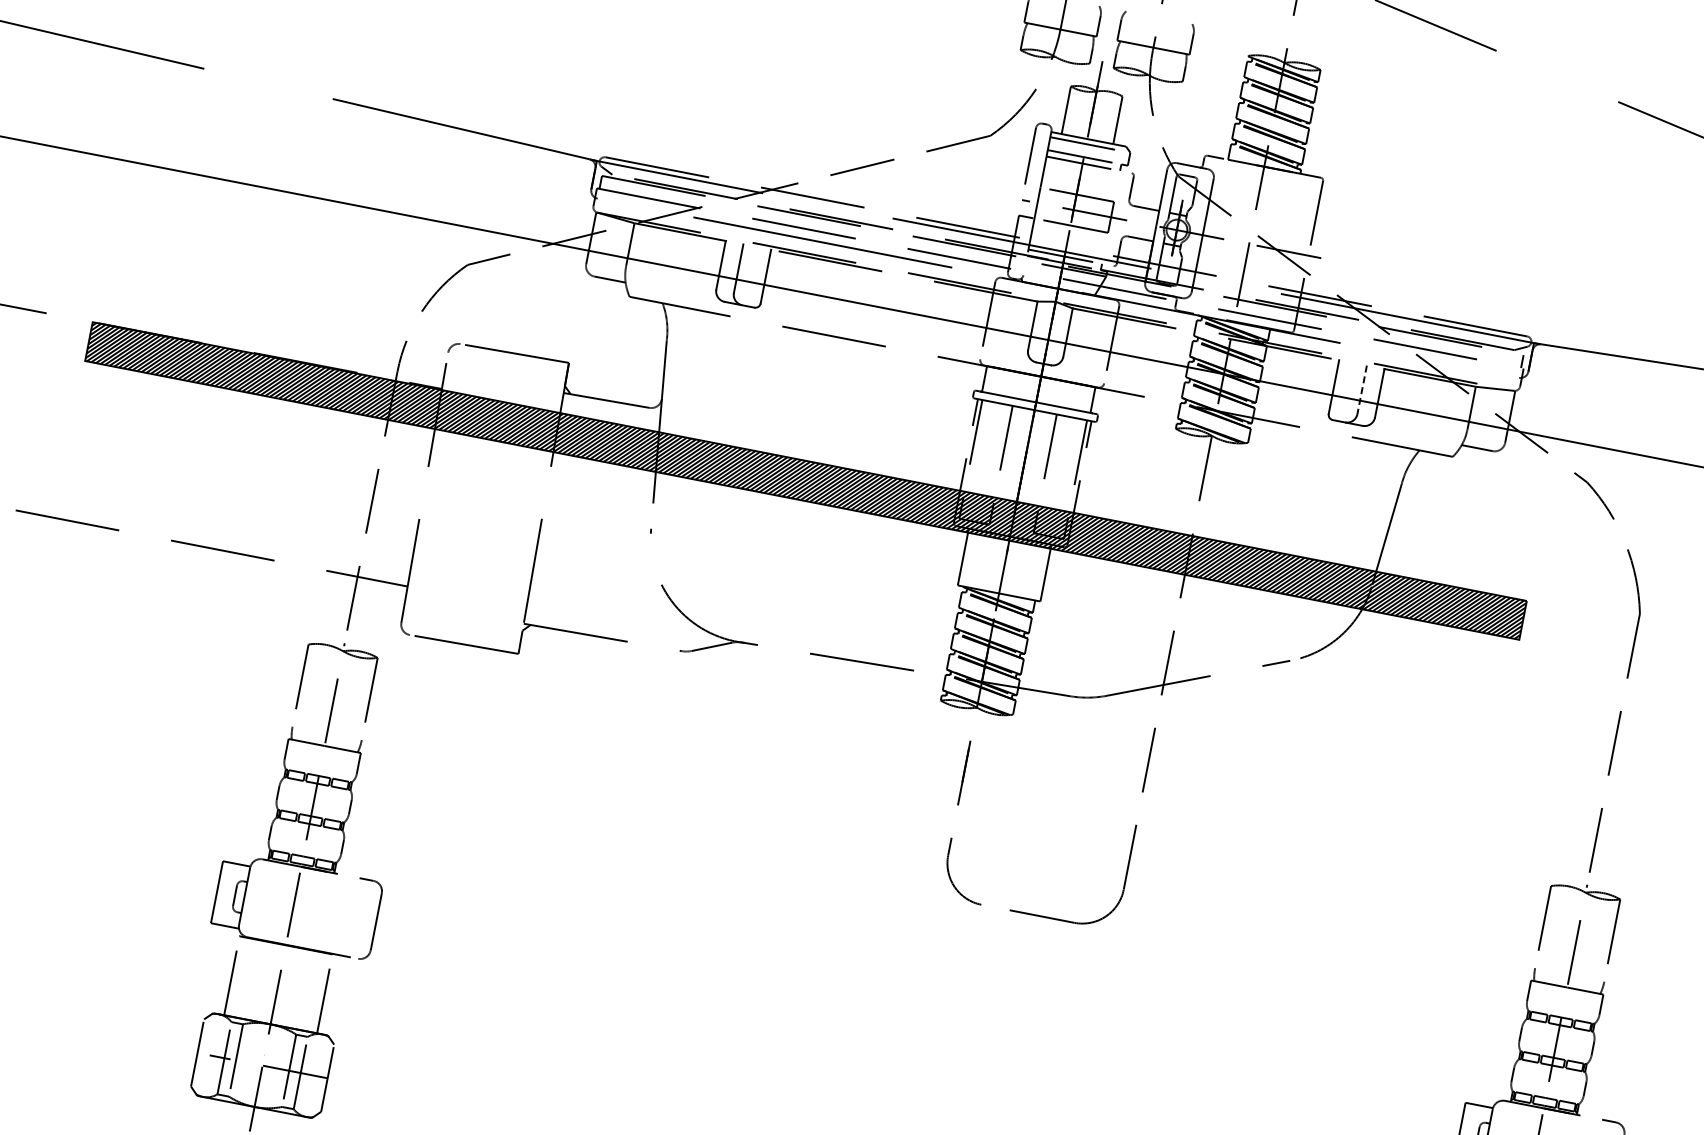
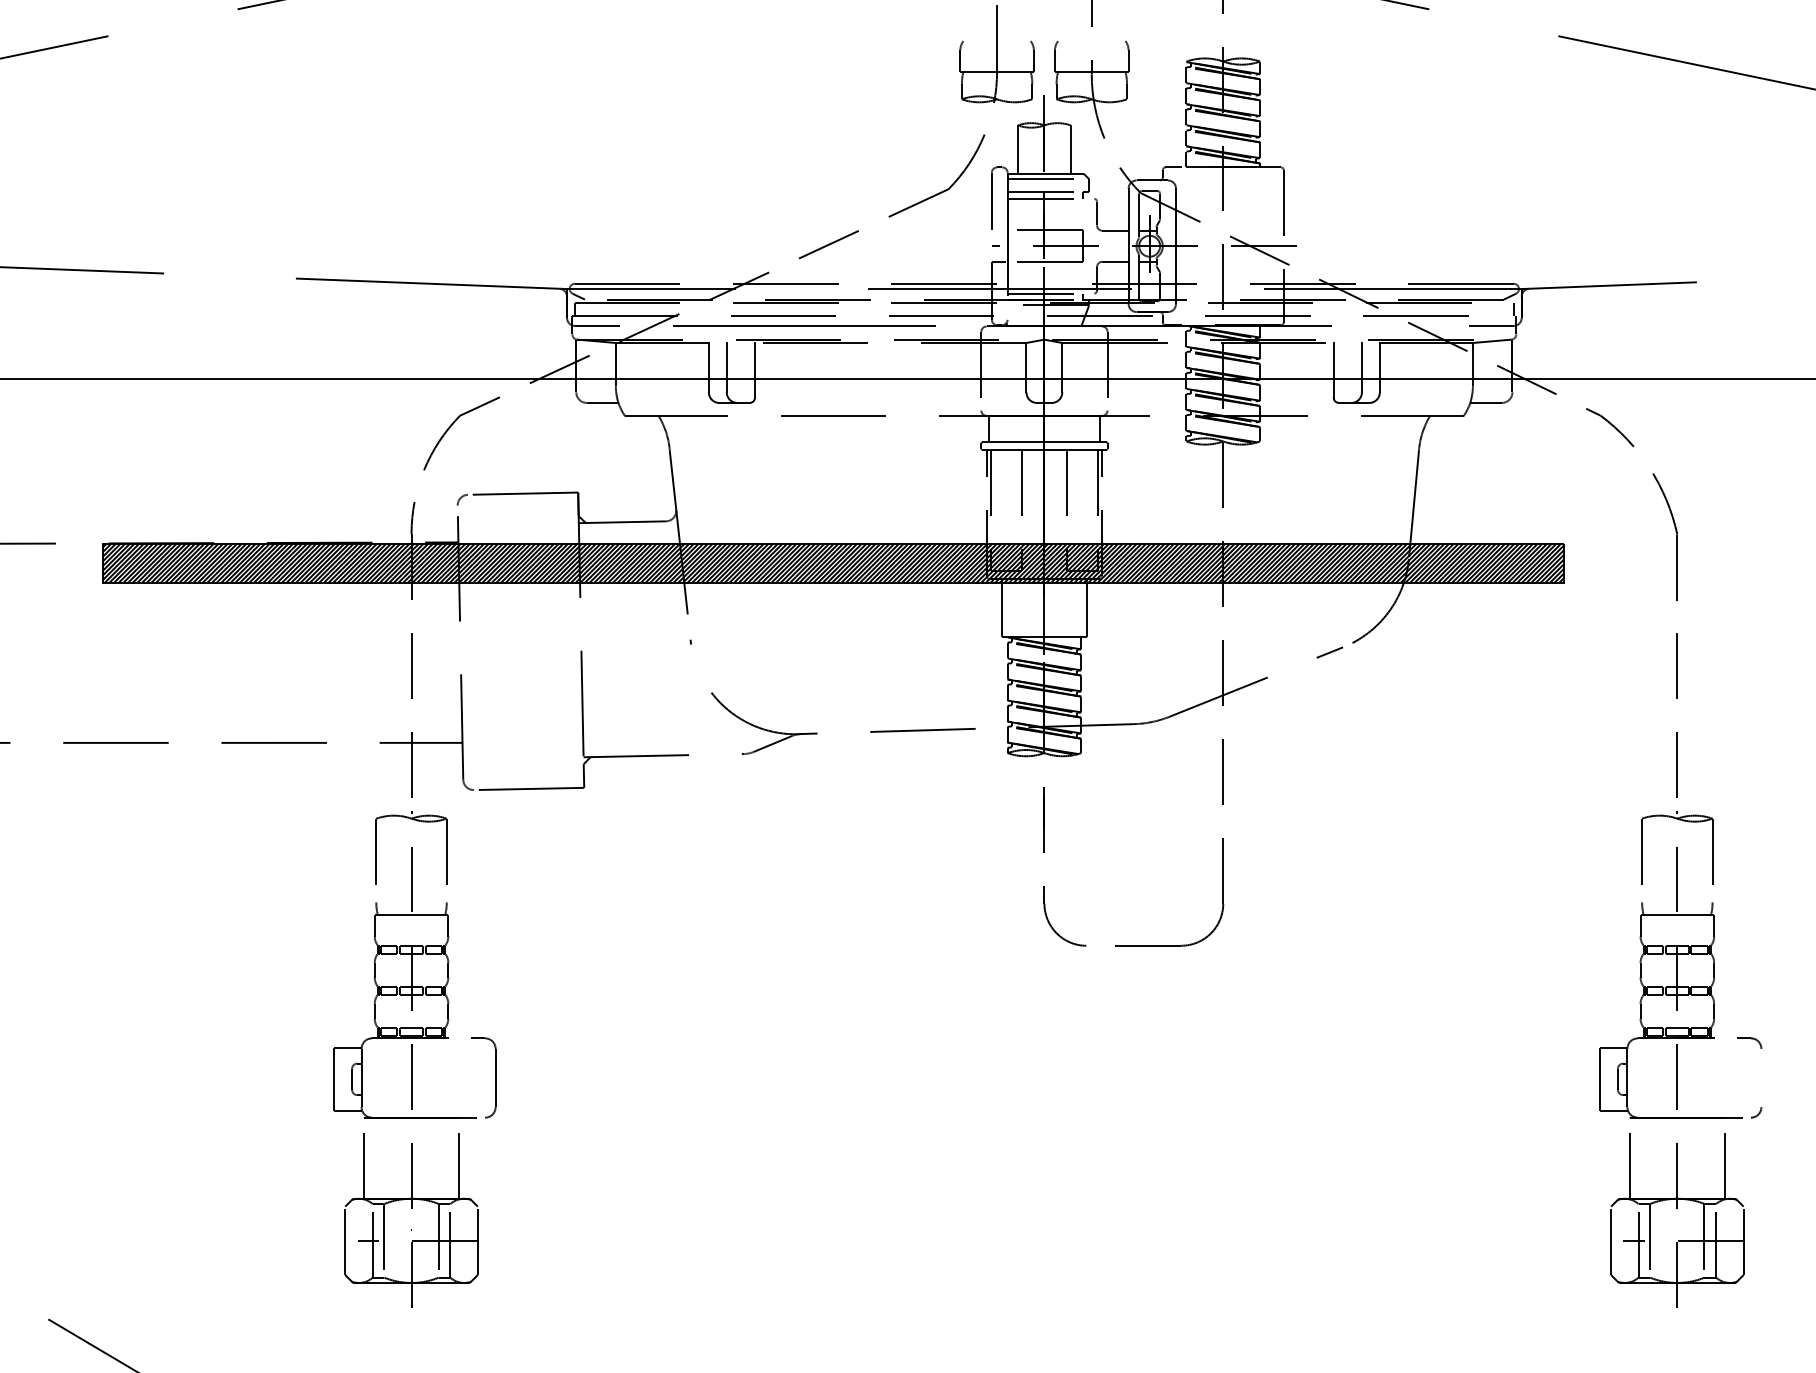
line: (618, 202) -> (596, 325), added
line: (1496, 372) -> (1490, 325), added
line: (1361, 389) -> (1361, 367), dashed -> solid

